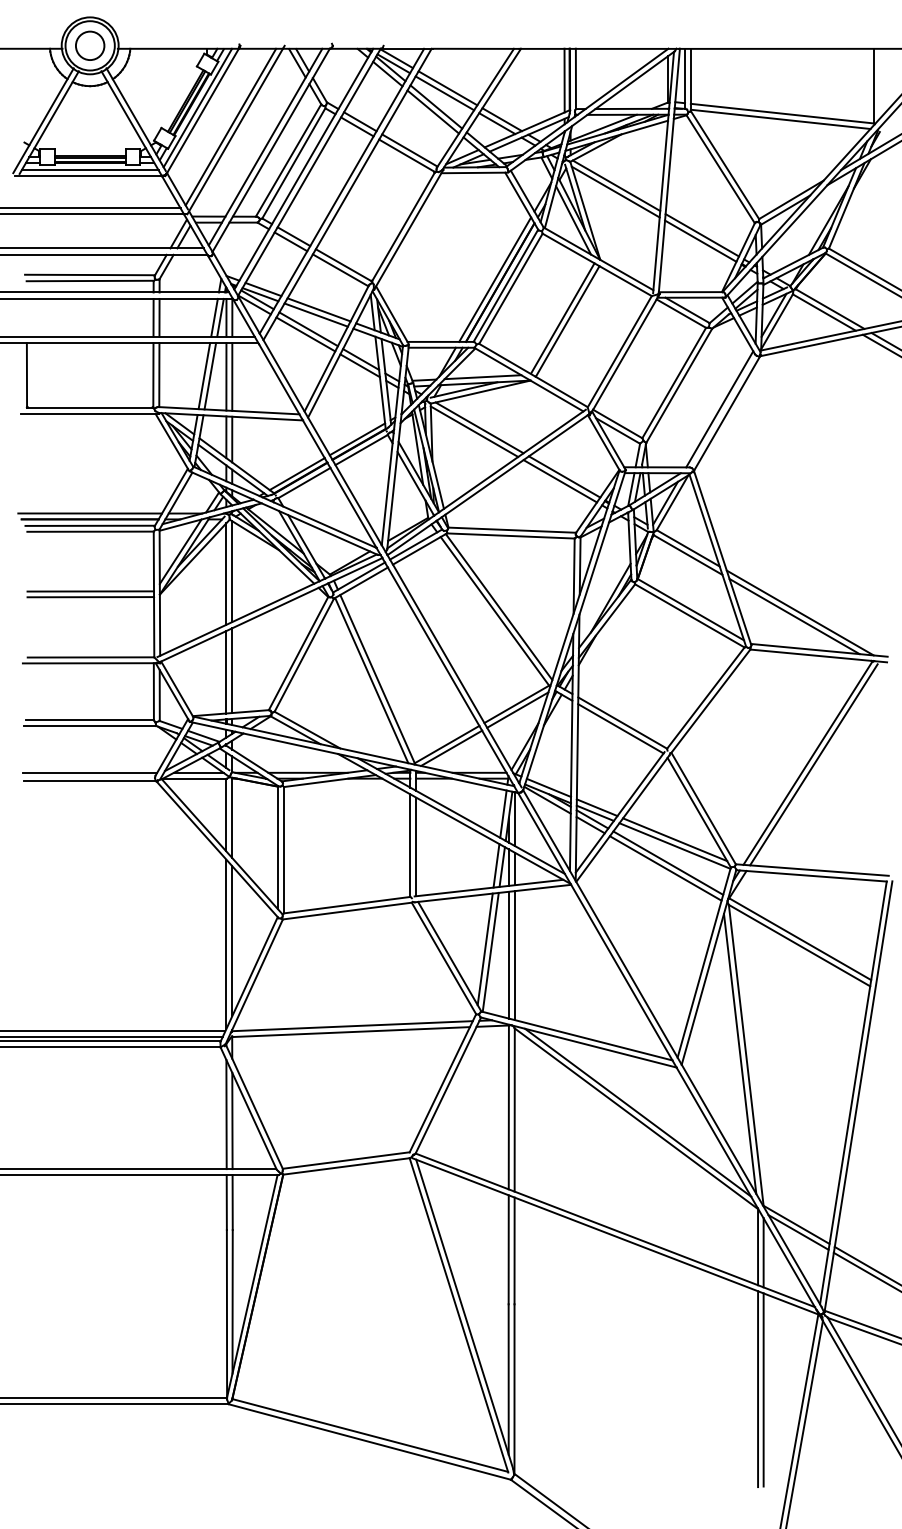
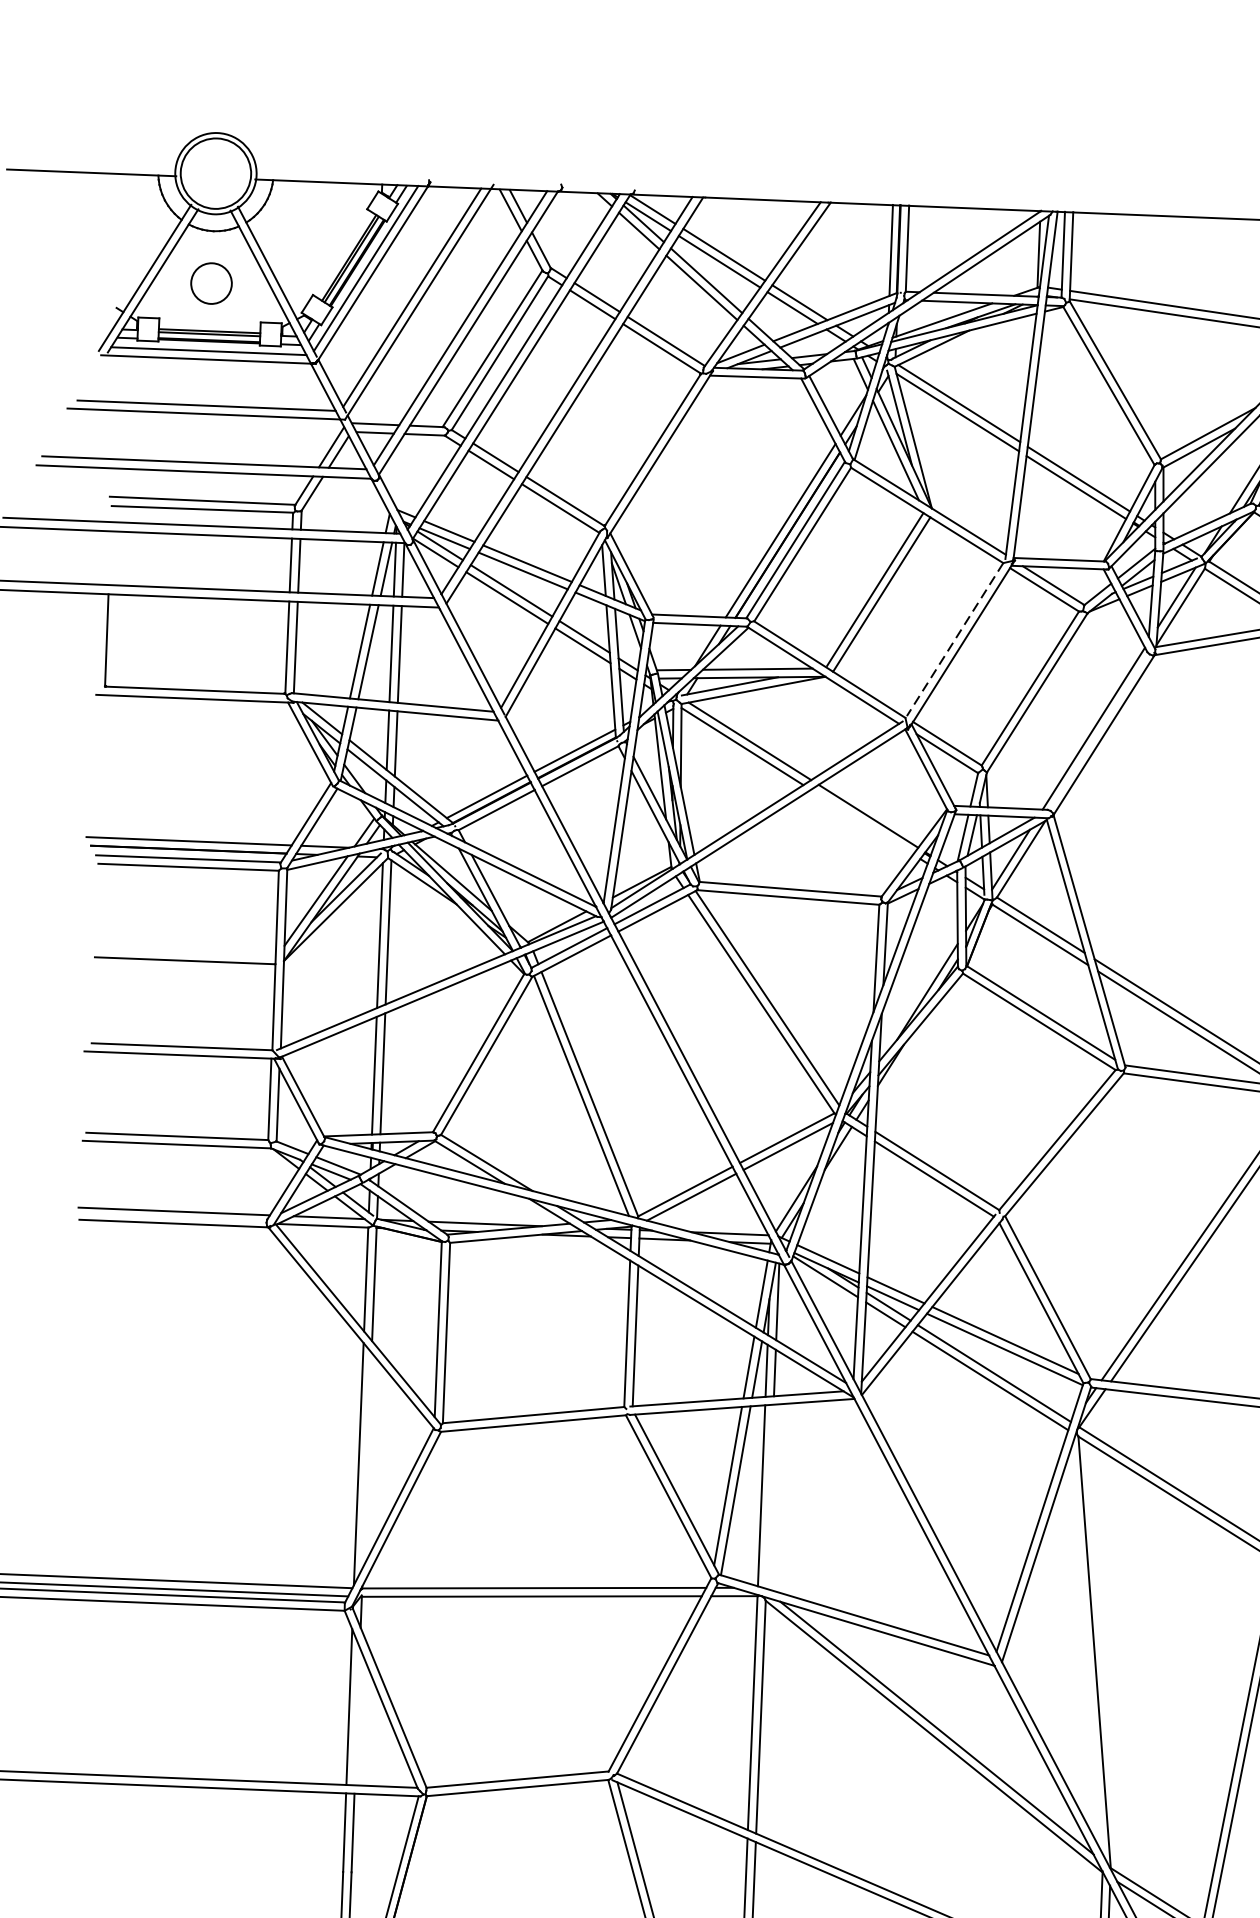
circle: (90, 45) -> (212, 283), moved
line: (619, 351) -> (954, 640), solid -> dashed
line: (559, 481) -> (860, 822), removed
line: (90, 591) -> (185, 952), removed
line: (232, 941) -> (367, 1460), removed
line: (514, 955) -> (769, 1496), removed
line: (739, 1053) -> (1085, 1649), removed
line: (232, 1120) -> (357, 1715), removed

